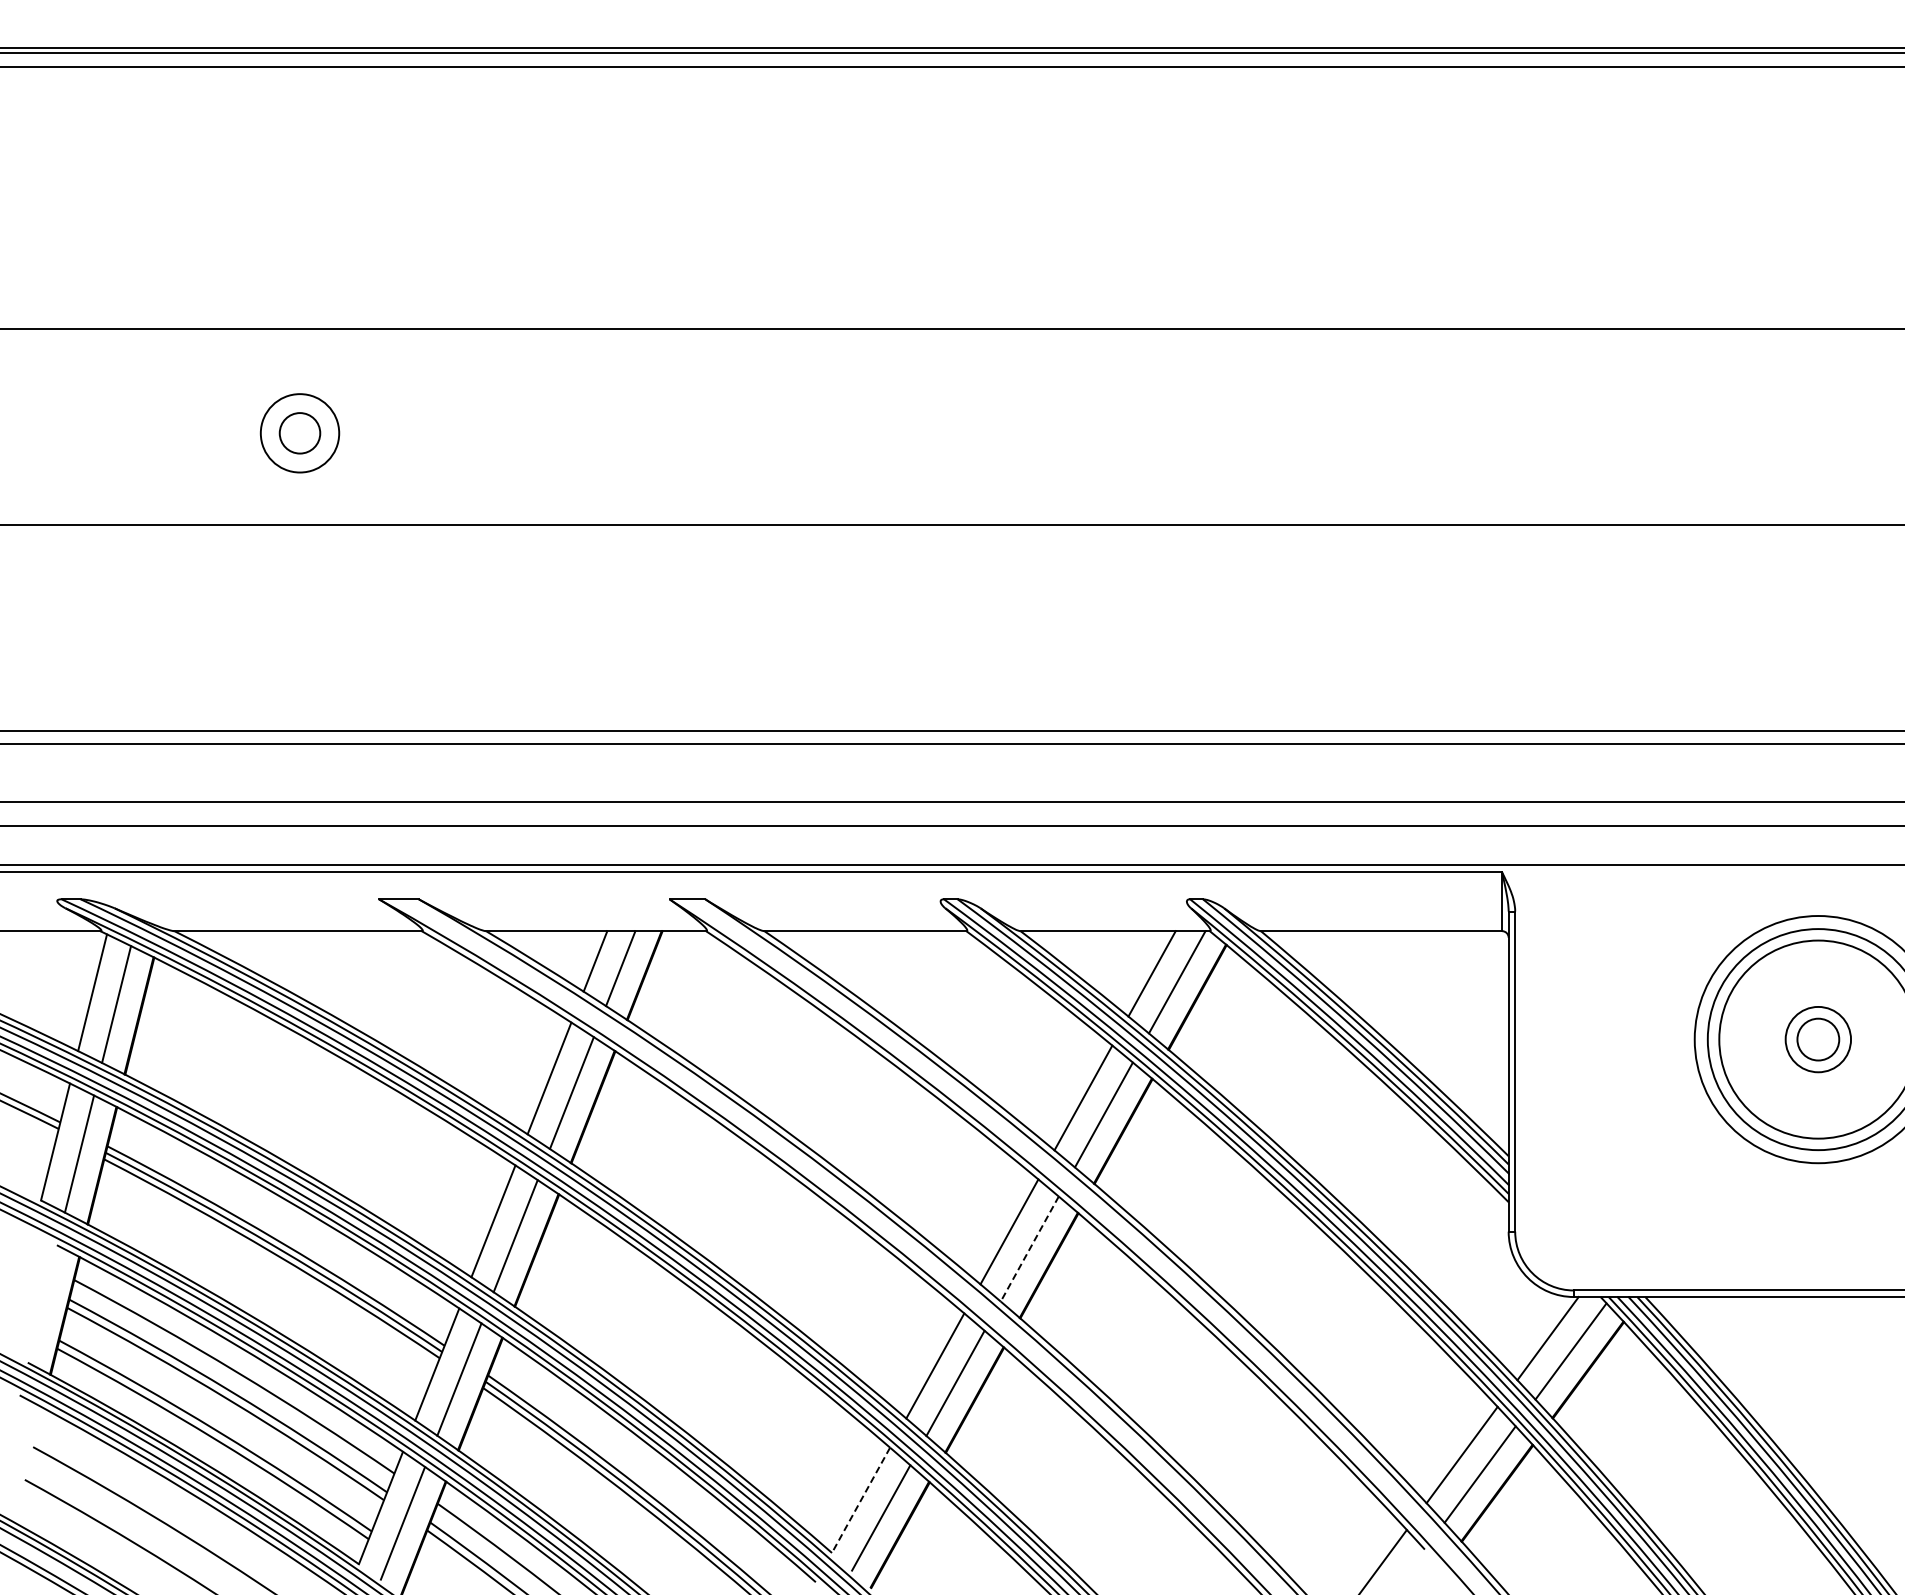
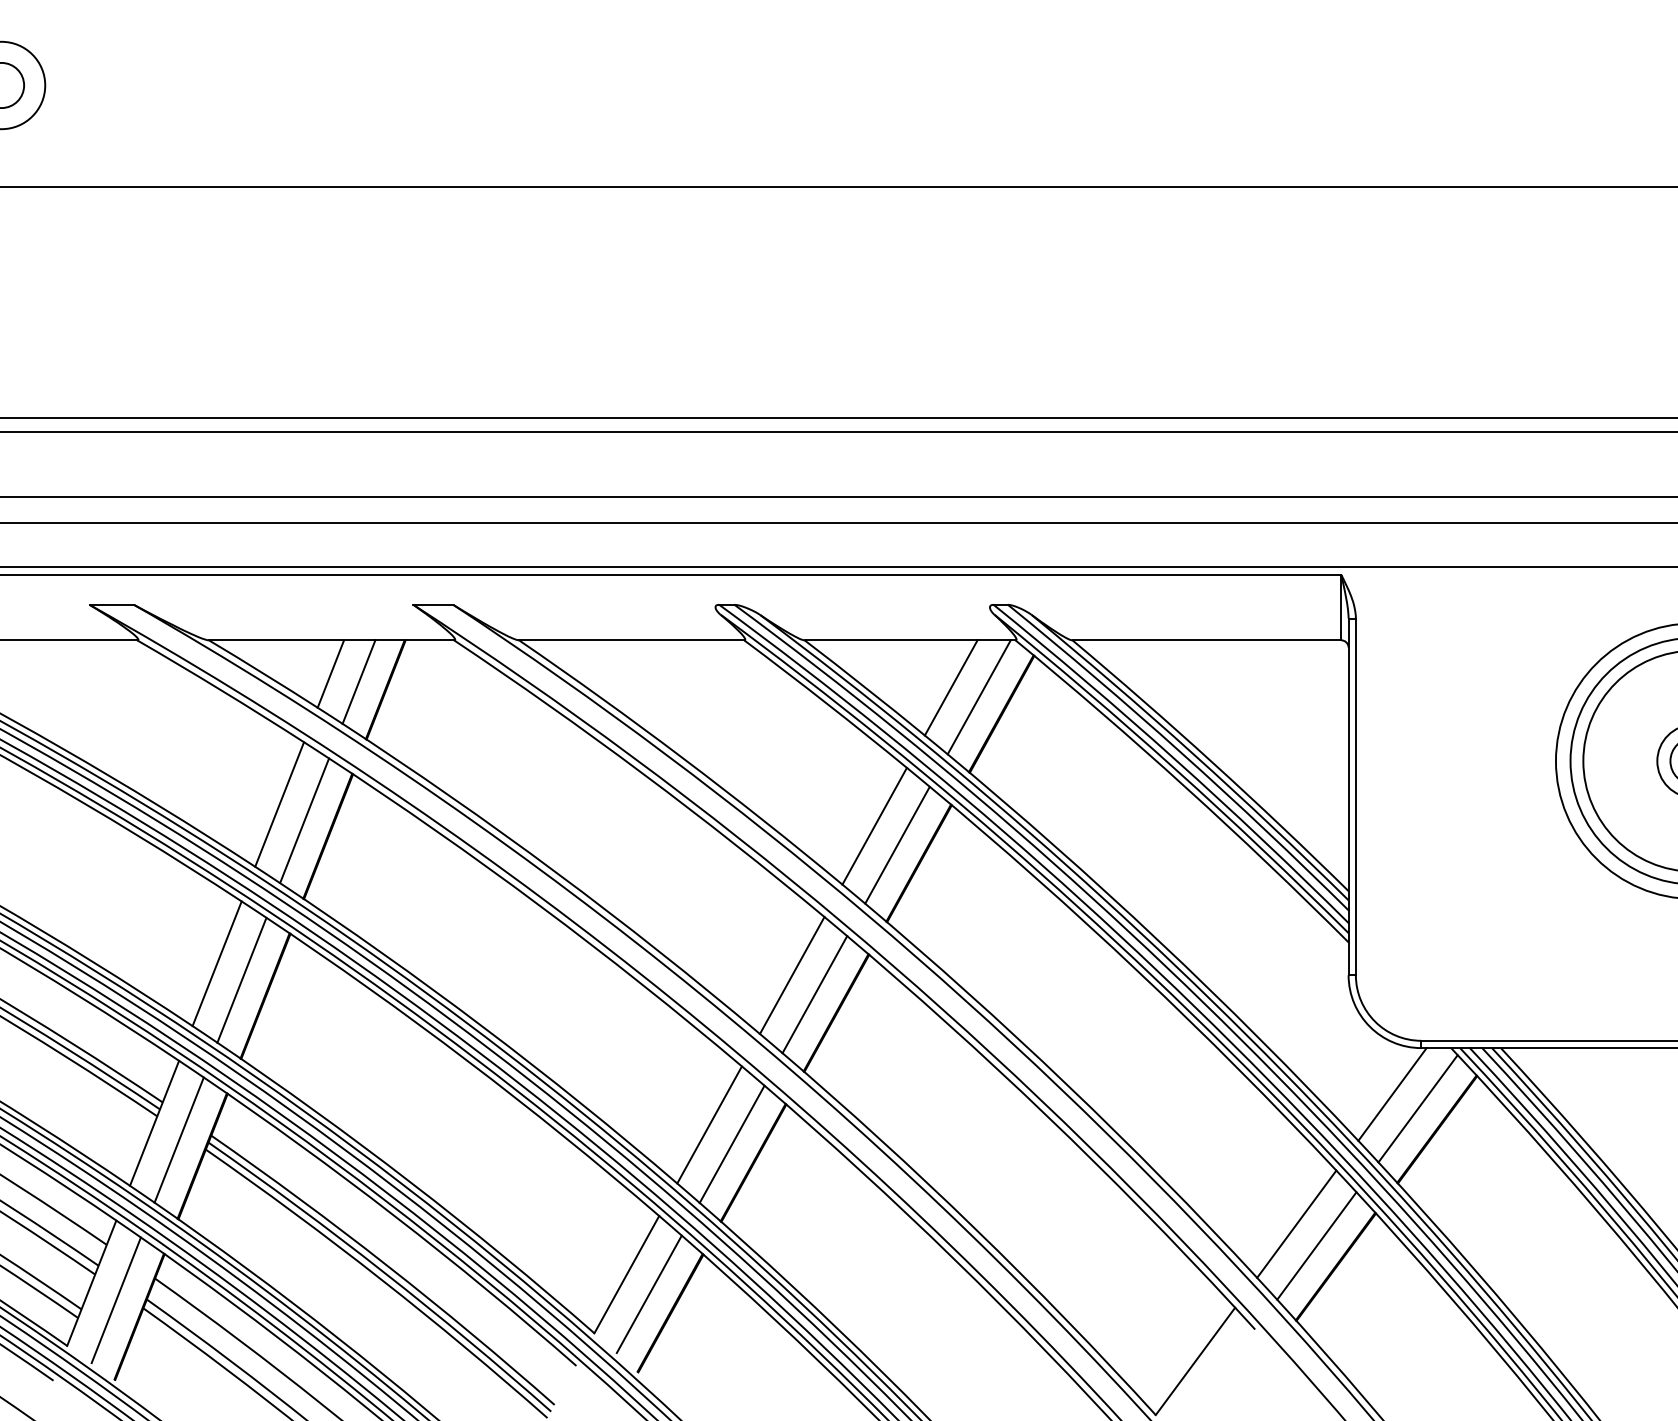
line: (1029, 1249) -> (814, 995), dashed -> solid
line: (860, 1500) -> (626, 1274), dashed -> solid

